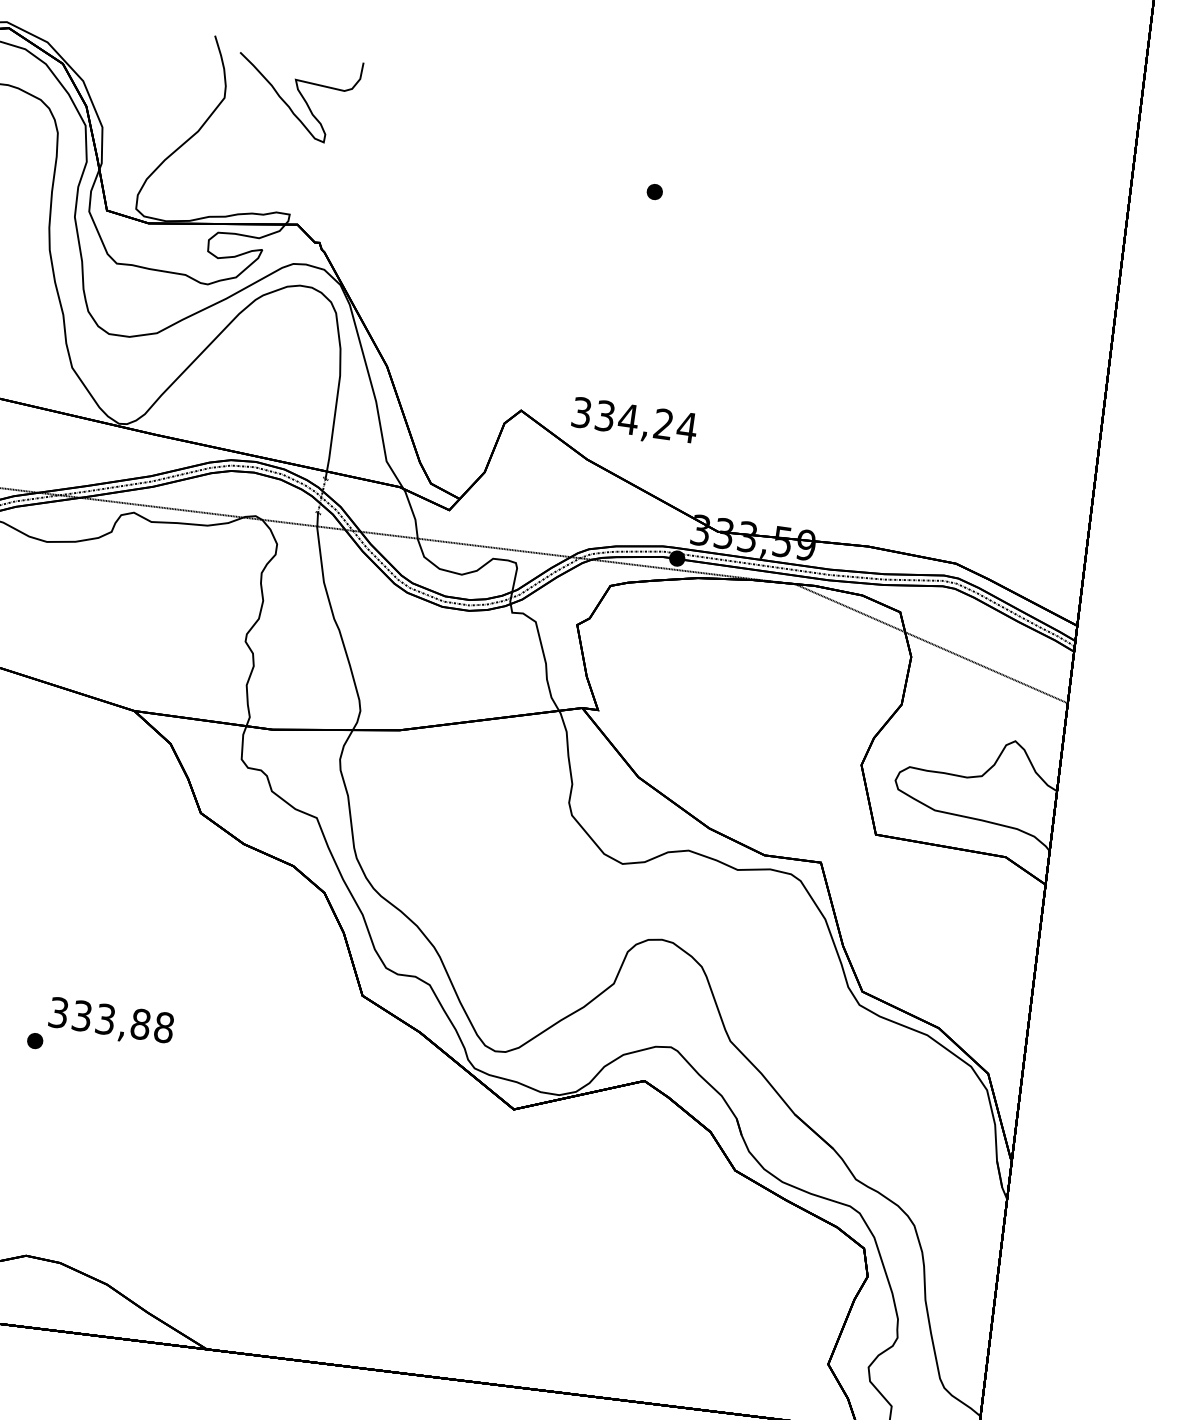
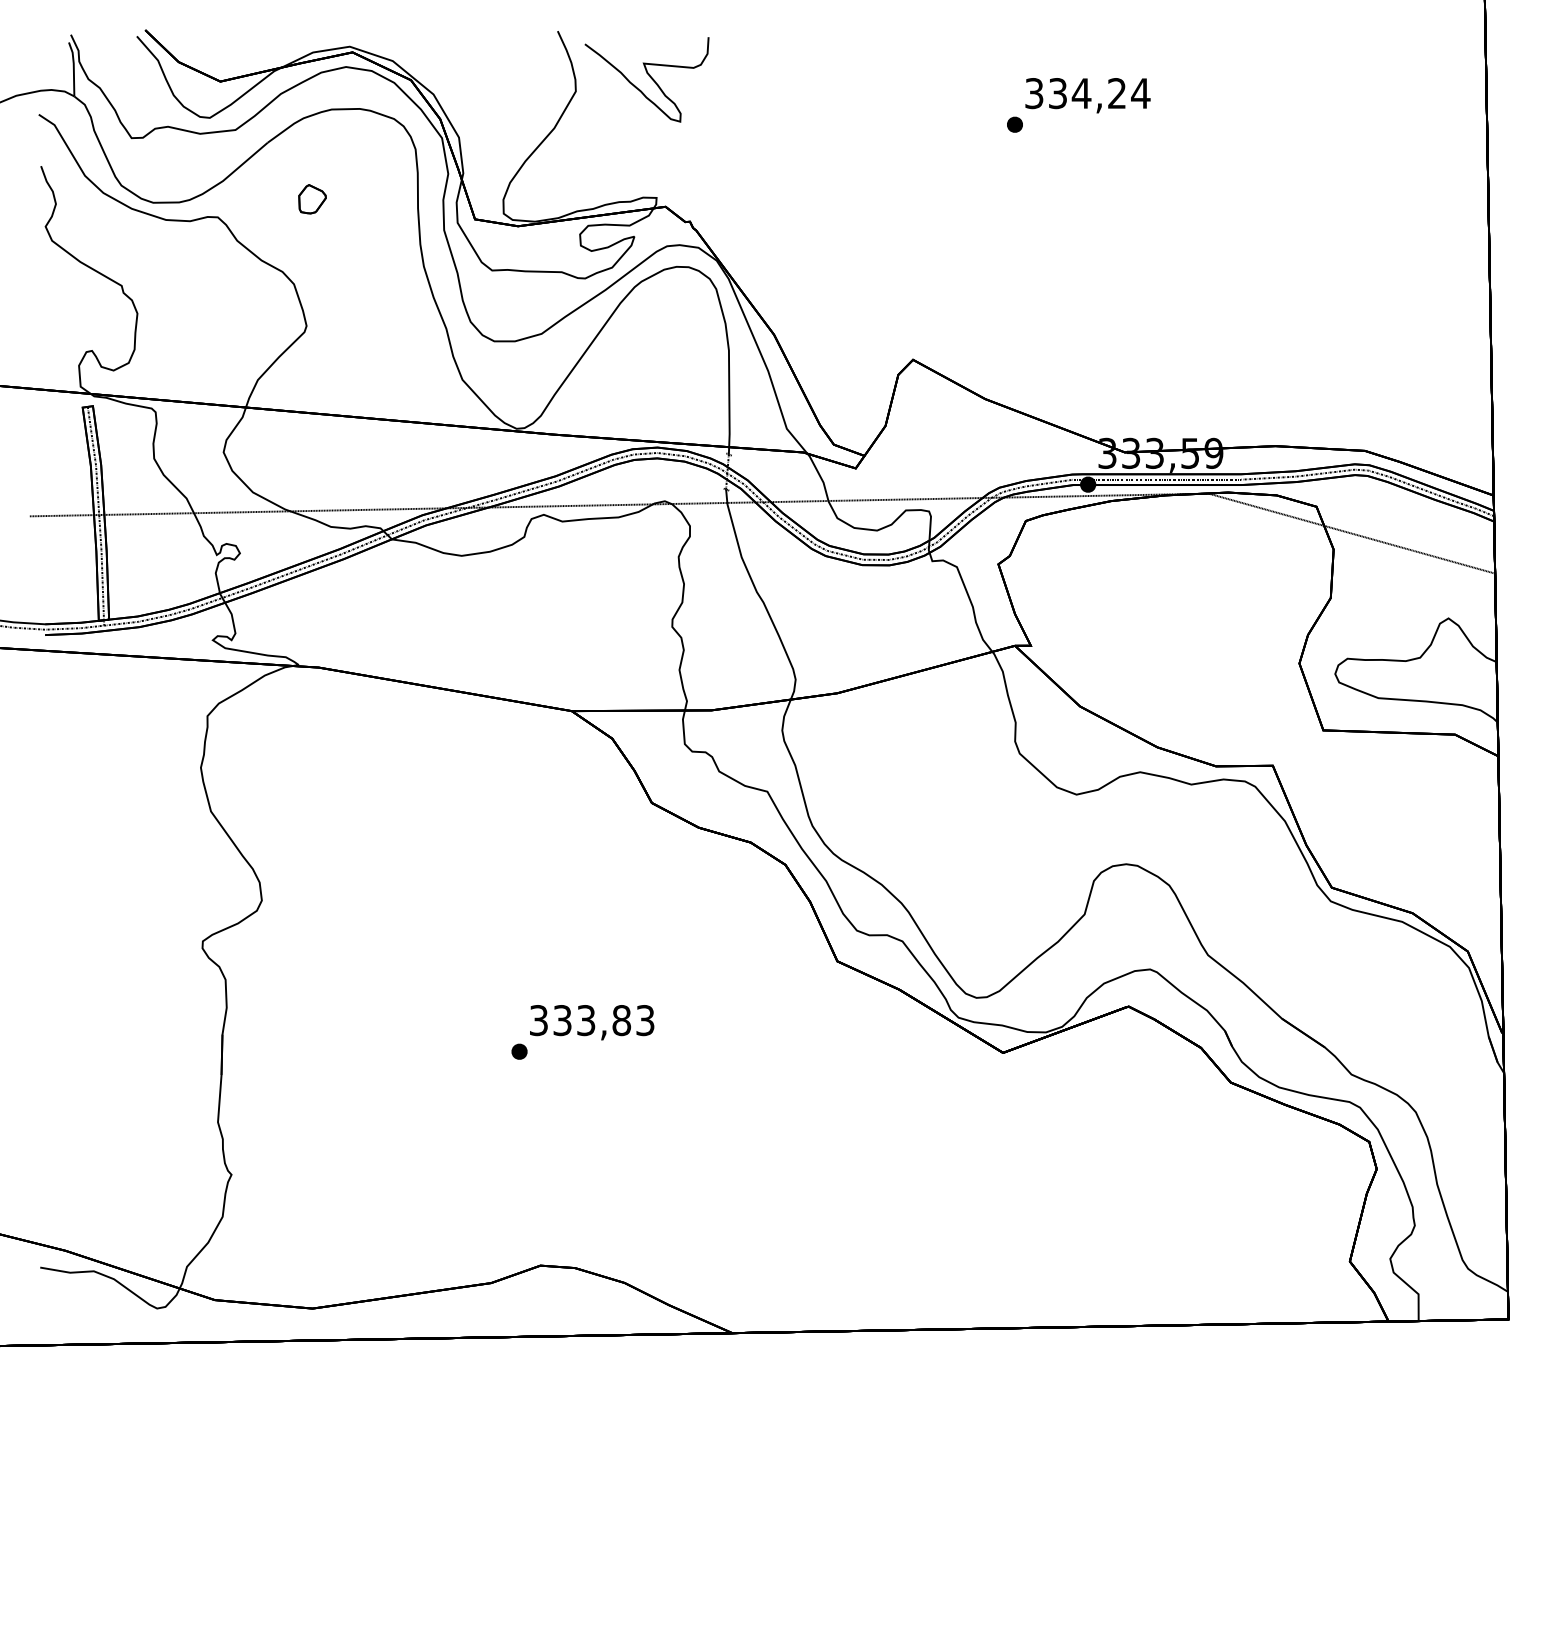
text: (634, 422) -> (1087, 95), moved
text: (164, 1027) -> (645, 1020), 333,88 -> 333,83

